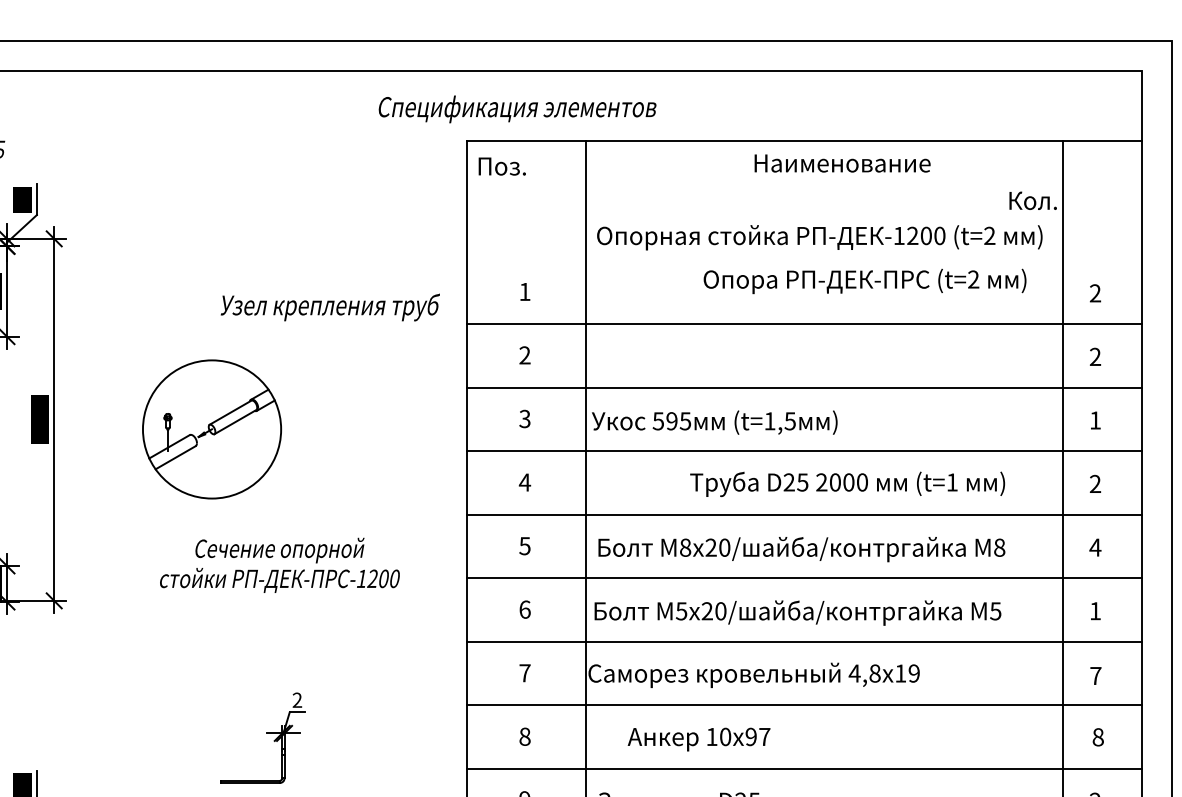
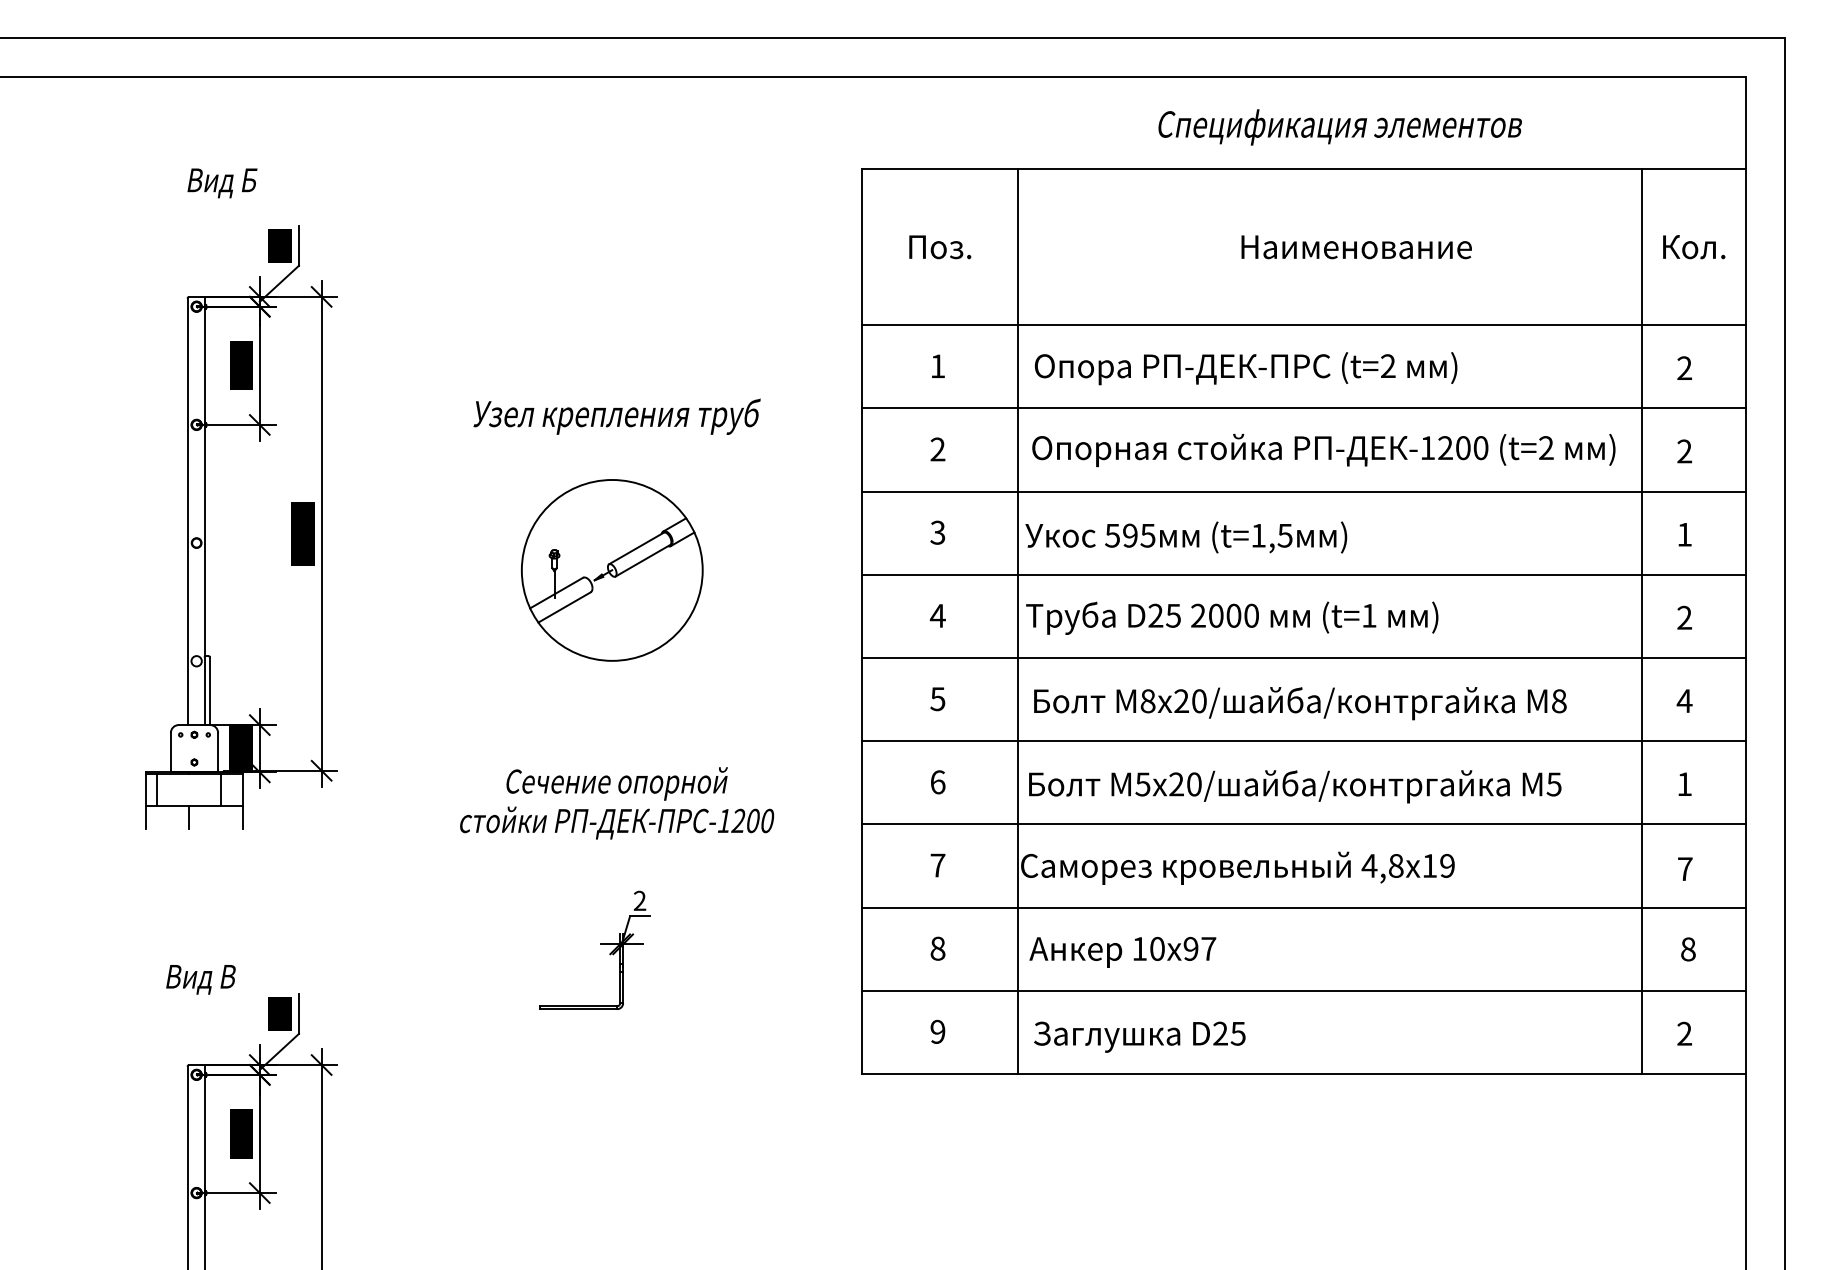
text: (517, 109) -> (1339, 127), moved
text: (842, 163) -> (1356, 247), moved
text: (502, 166) -> (940, 247), moved
text: (1033, 201) -> (1694, 247), moved
text: (819, 237) -> (1323, 450), moved
line: (804, 260) -> (1303, 325), added
text: (864, 281) -> (1245, 368), moved
text: (329, 307) -> (616, 416), moved
part: (212, 429) -> (612, 570), moved
text: (847, 483) -> (1232, 617), moved
text: (280, 565) -> (617, 803), moved
text: (698, 738) -> (1122, 951), moved

